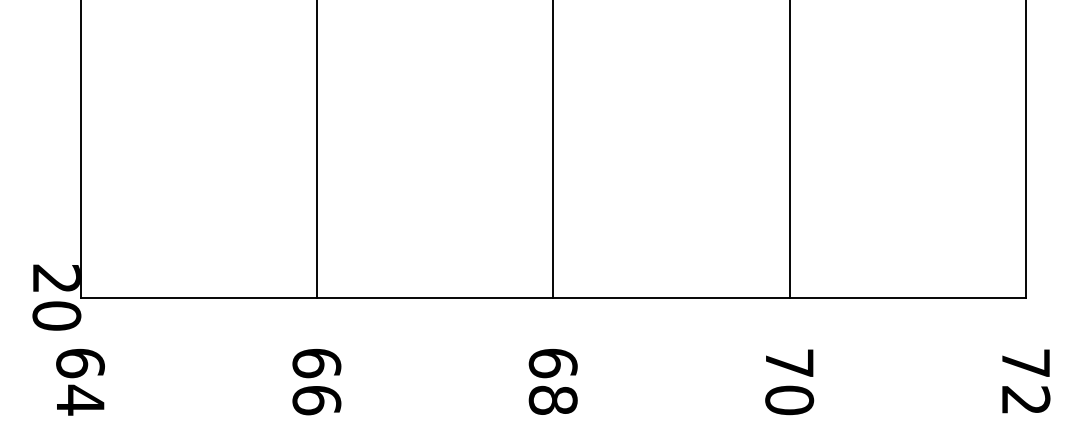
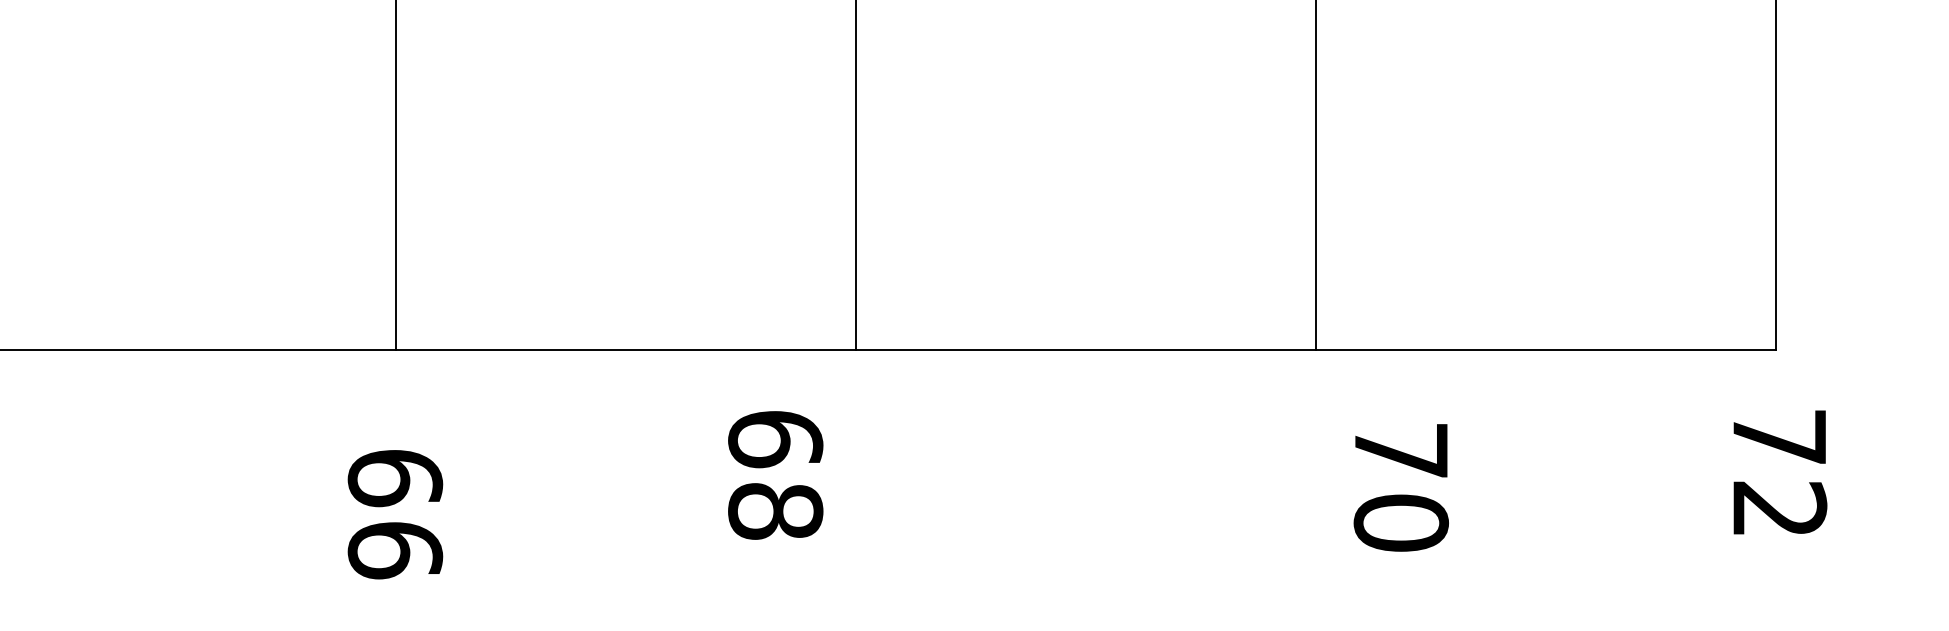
text: (552, 381) -> (774, 474), moved
text: (1026, 381) -> (1780, 472), moved
text: (789, 382) -> (1401, 488), moved

